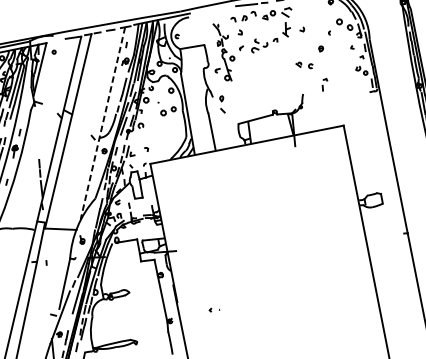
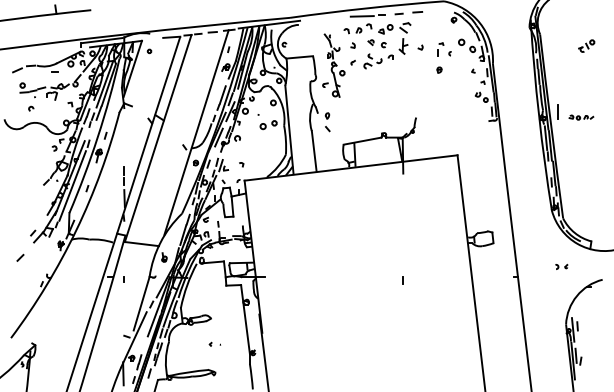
part: (303, 65) -> (376, 43), moved
part: (324, 84) -> (440, 49), moved
line: (102, 124) -> (196, 133), dashed -> solid
line: (302, 244) -> (402, 280), added
part: (213, 309) -> (214, 343), moved

